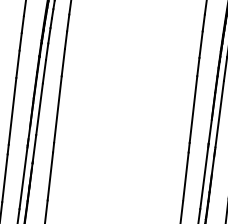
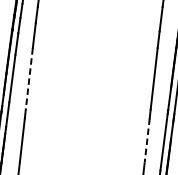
line: (57, 109) -> (28, 78), solid -> dashed
line: (185, 176) -> (146, 140), solid -> dashed

